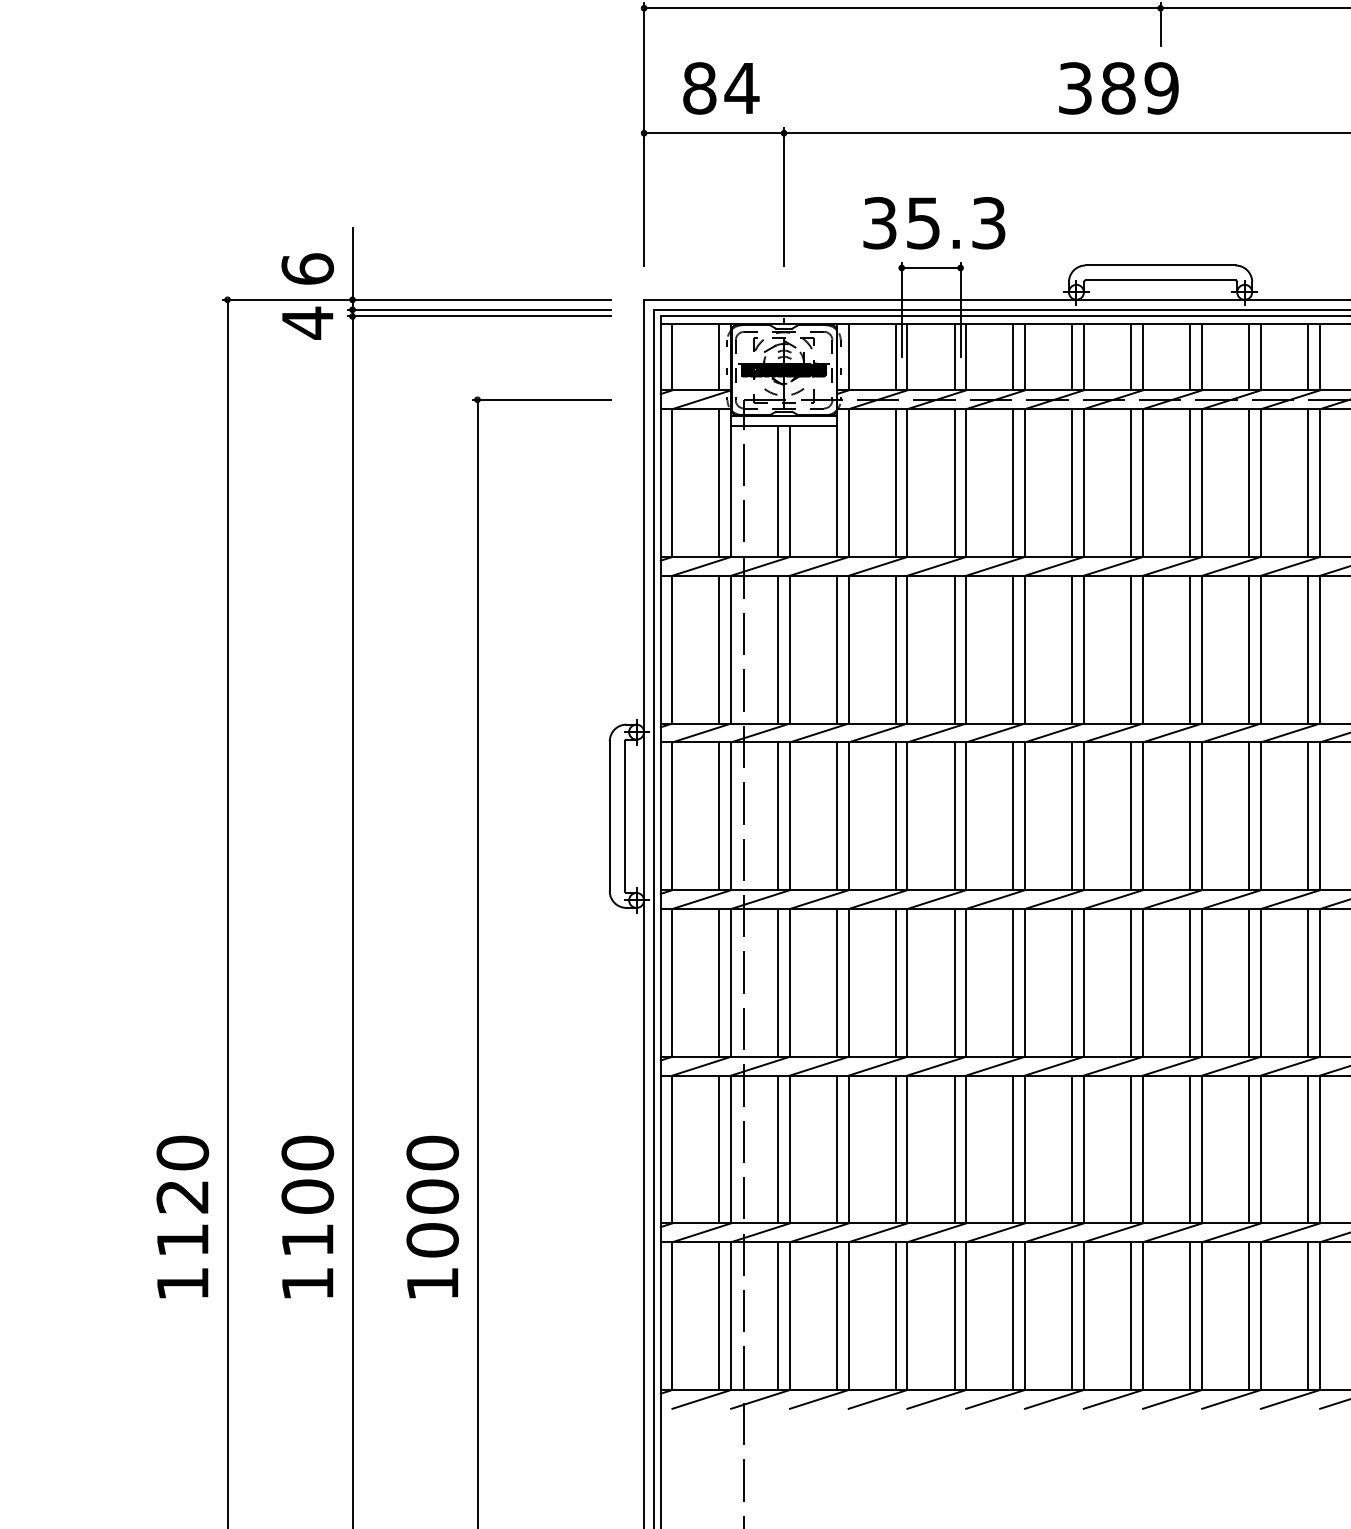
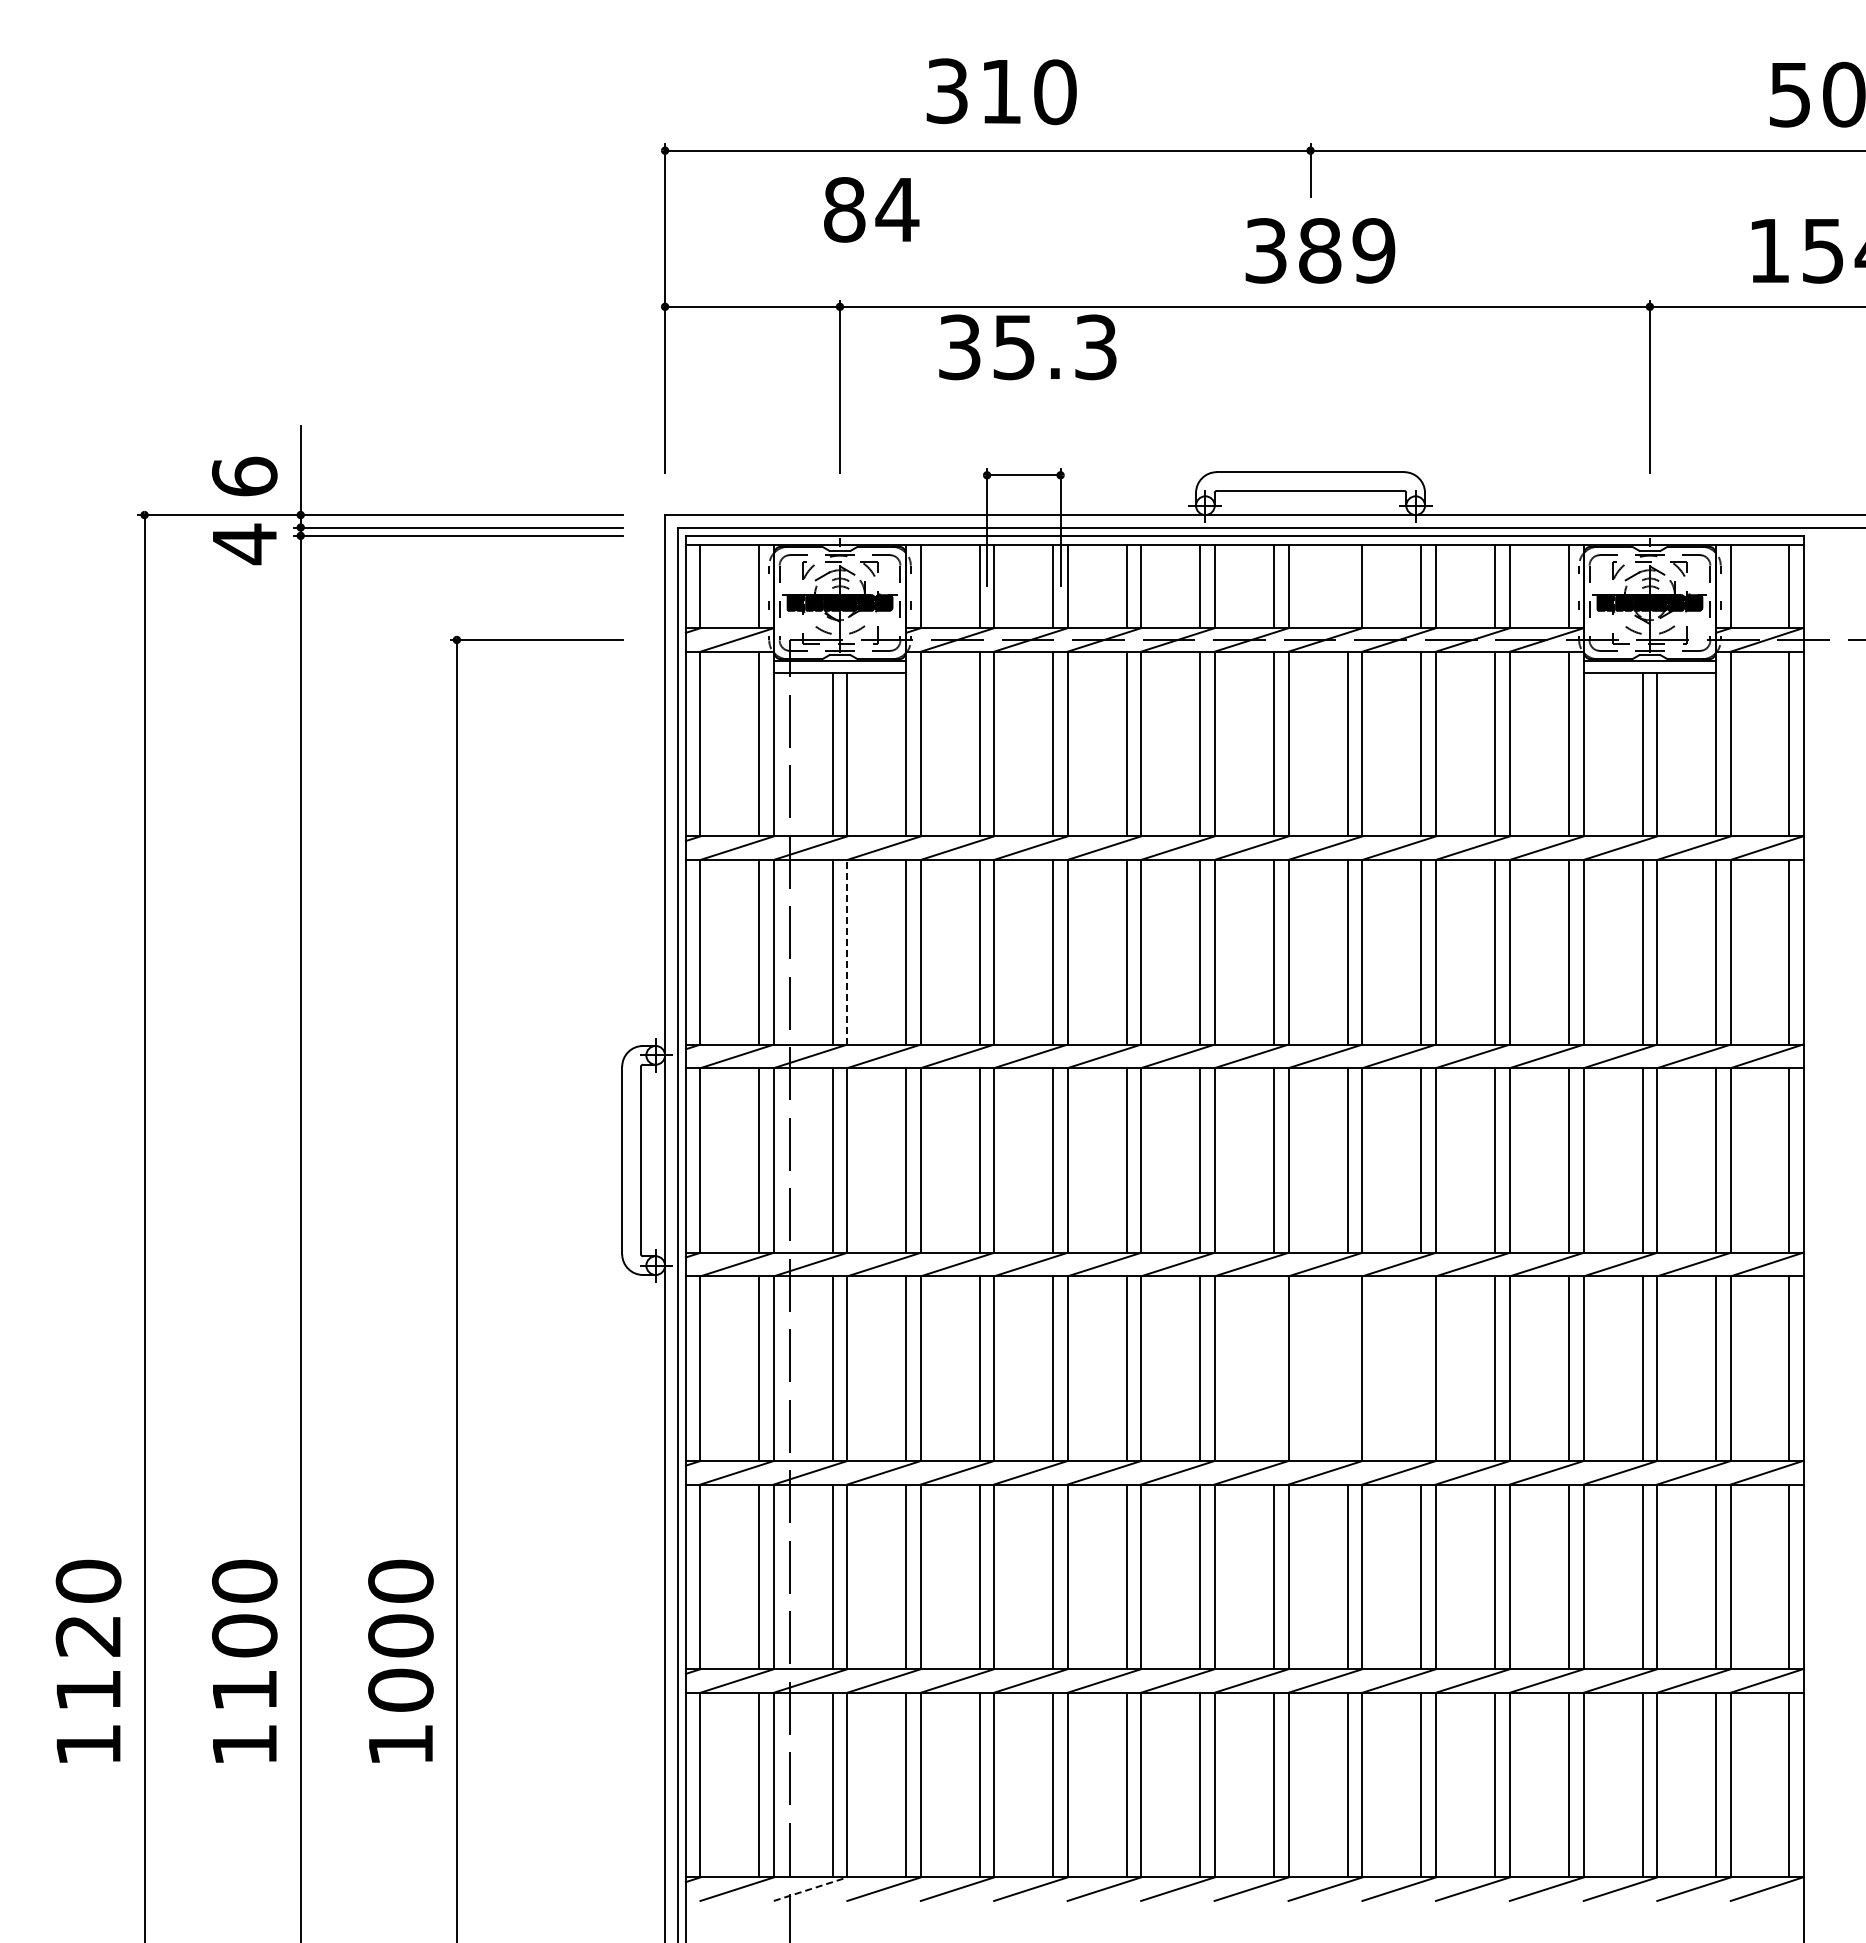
text: (721, 88) -> (871, 209), moved
text: (1118, 88) -> (1320, 250), moved
text: (934, 223) -> (1027, 347), moved
line: (1190, 356) -> (1347, 586), removed
line: (790, 649) -> (847, 951), solid -> dashed
line: (1130, 982) -> (1273, 1368), removed
line: (1190, 982) -> (1347, 1368), removed
line: (1249, 982) -> (1421, 1368), removed
line: (760, 1399) -> (810, 1889), solid -> dashed

